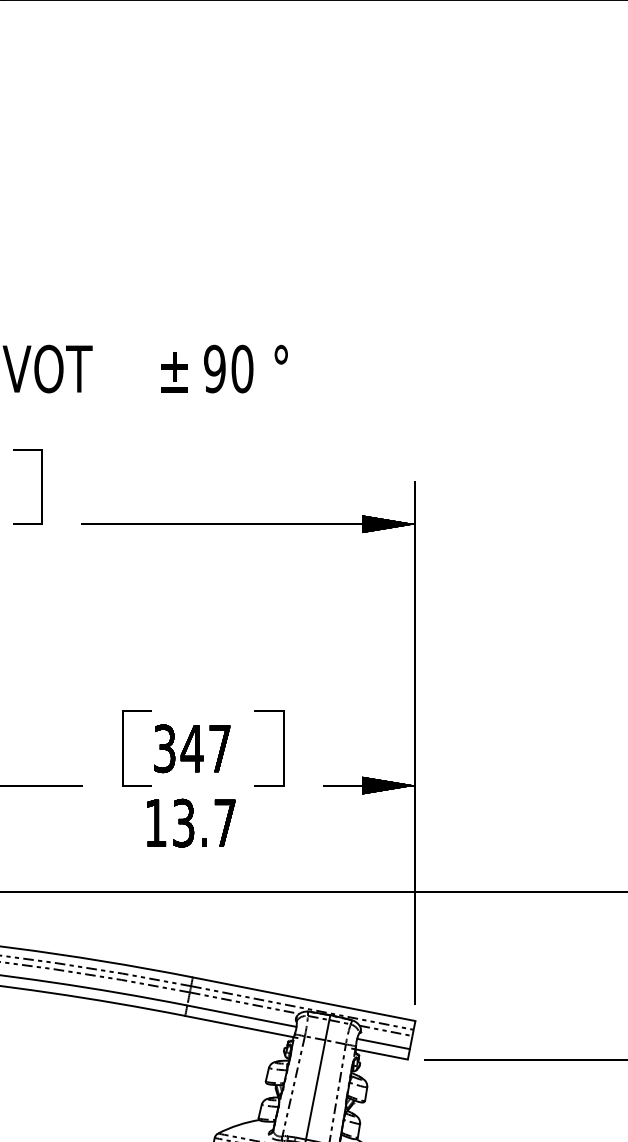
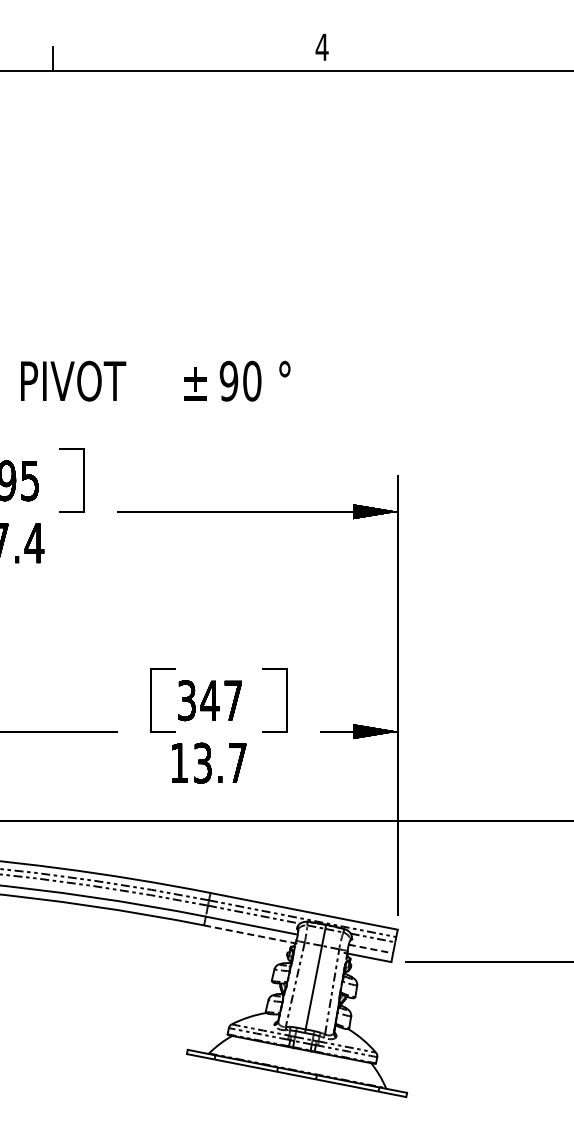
line: (241, 1026) -> (251, 934), solid -> dashed
line: (383, 1044) -> (370, 949), solid -> dashed

